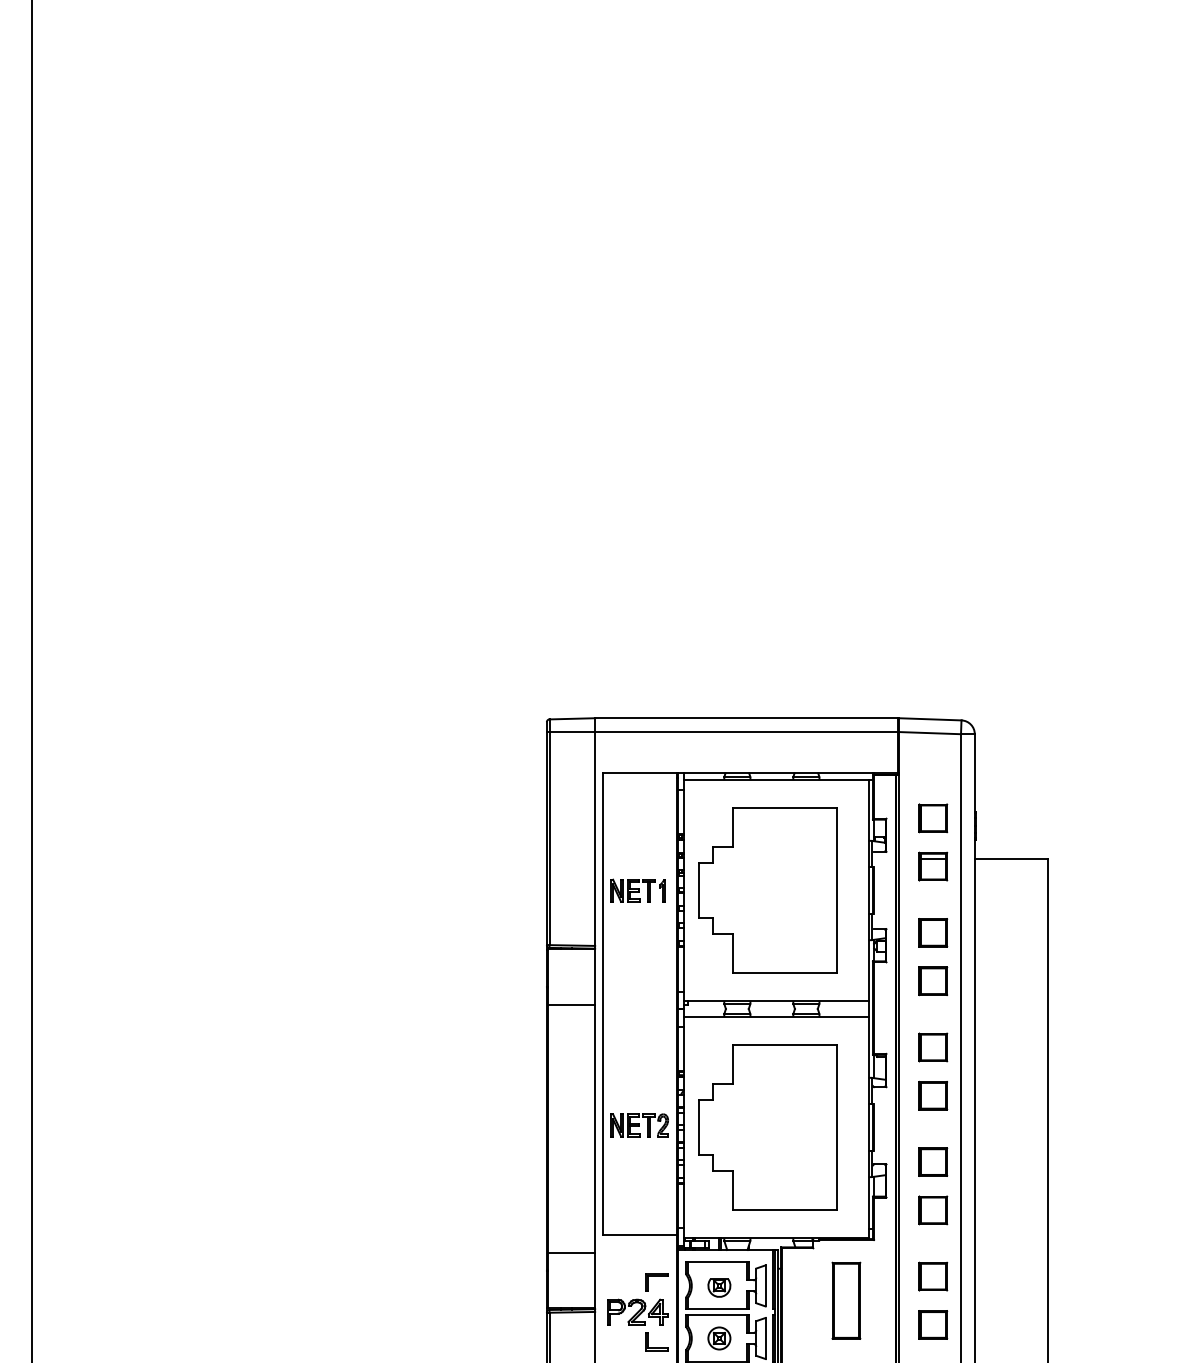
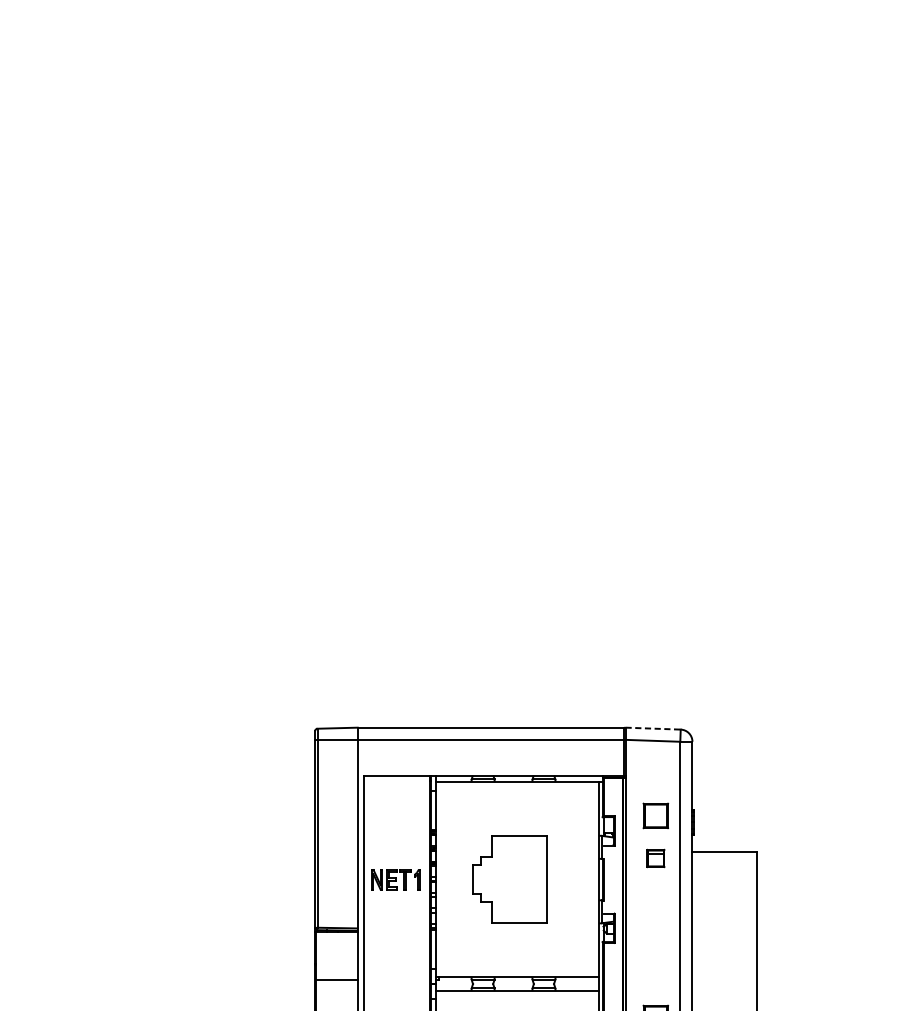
line: (930, 719) -> (653, 728), solid -> dashed
part: (933, 866) -> (656, 858), size x0.7
part: (767, 890) -> (509, 879), size x0.6
part: (933, 932) -> (656, 916), removed
part: (933, 981) -> (656, 959), removed

